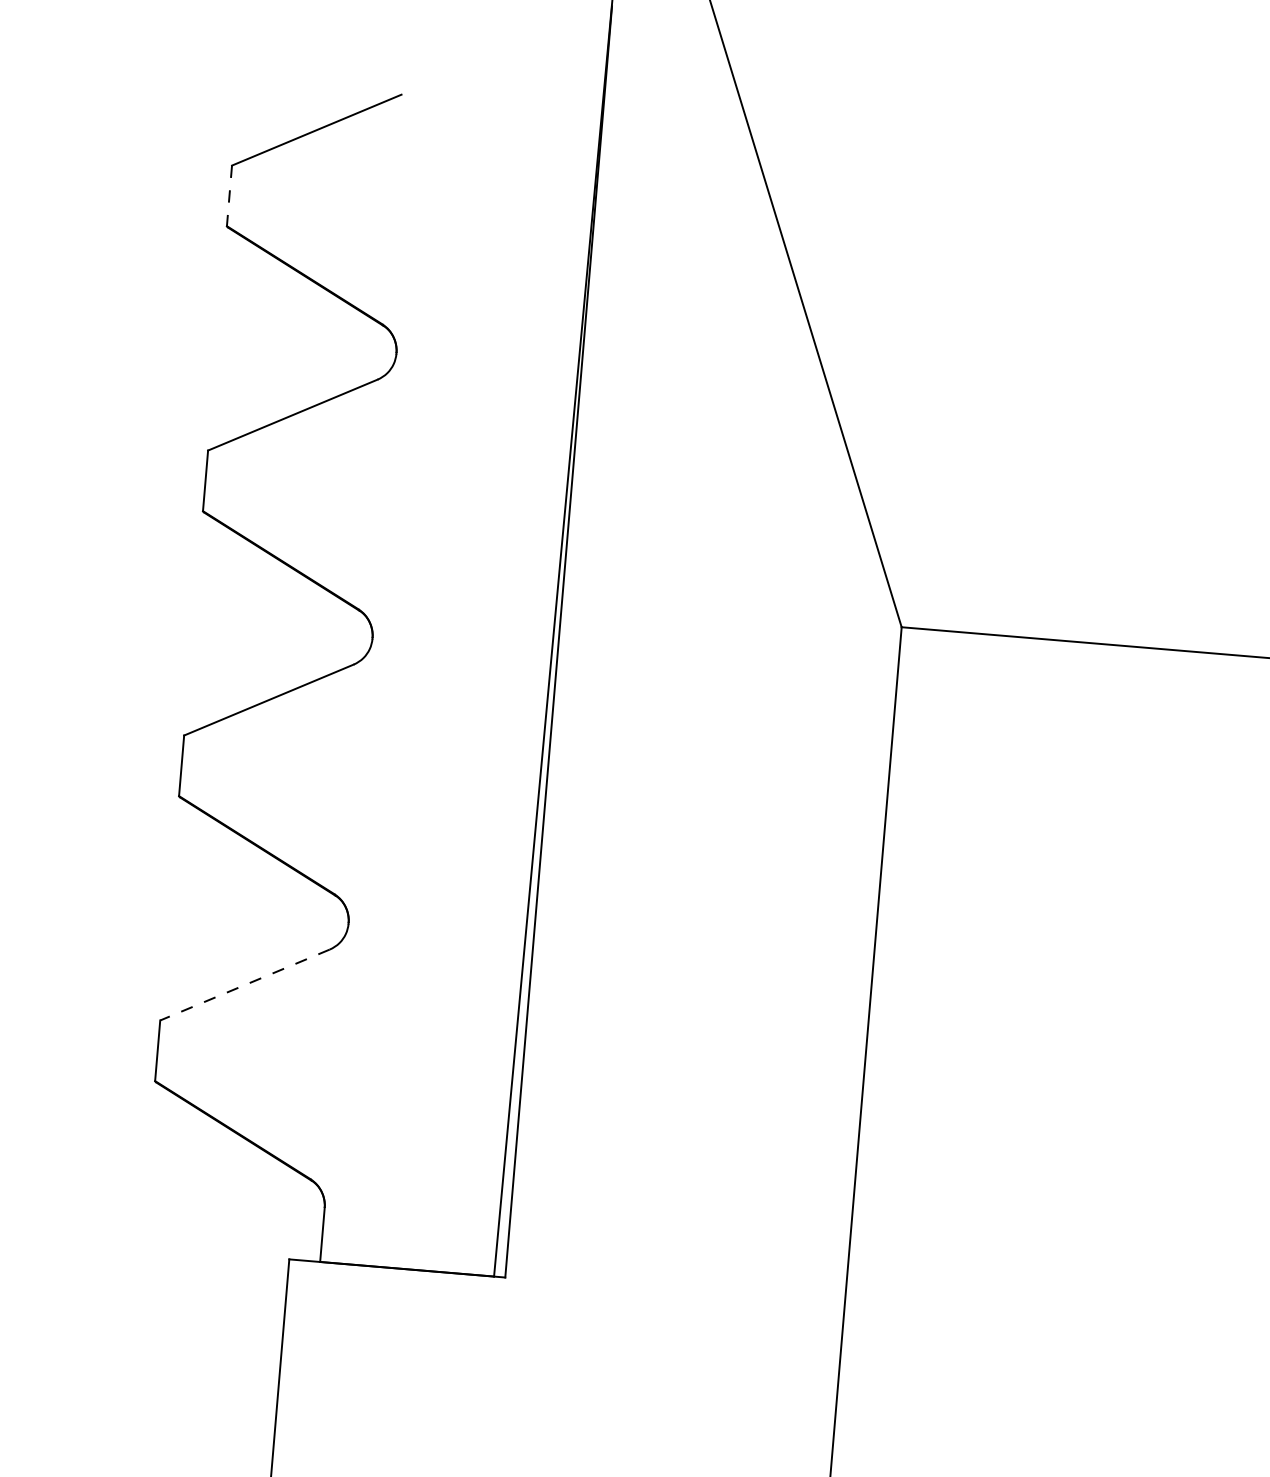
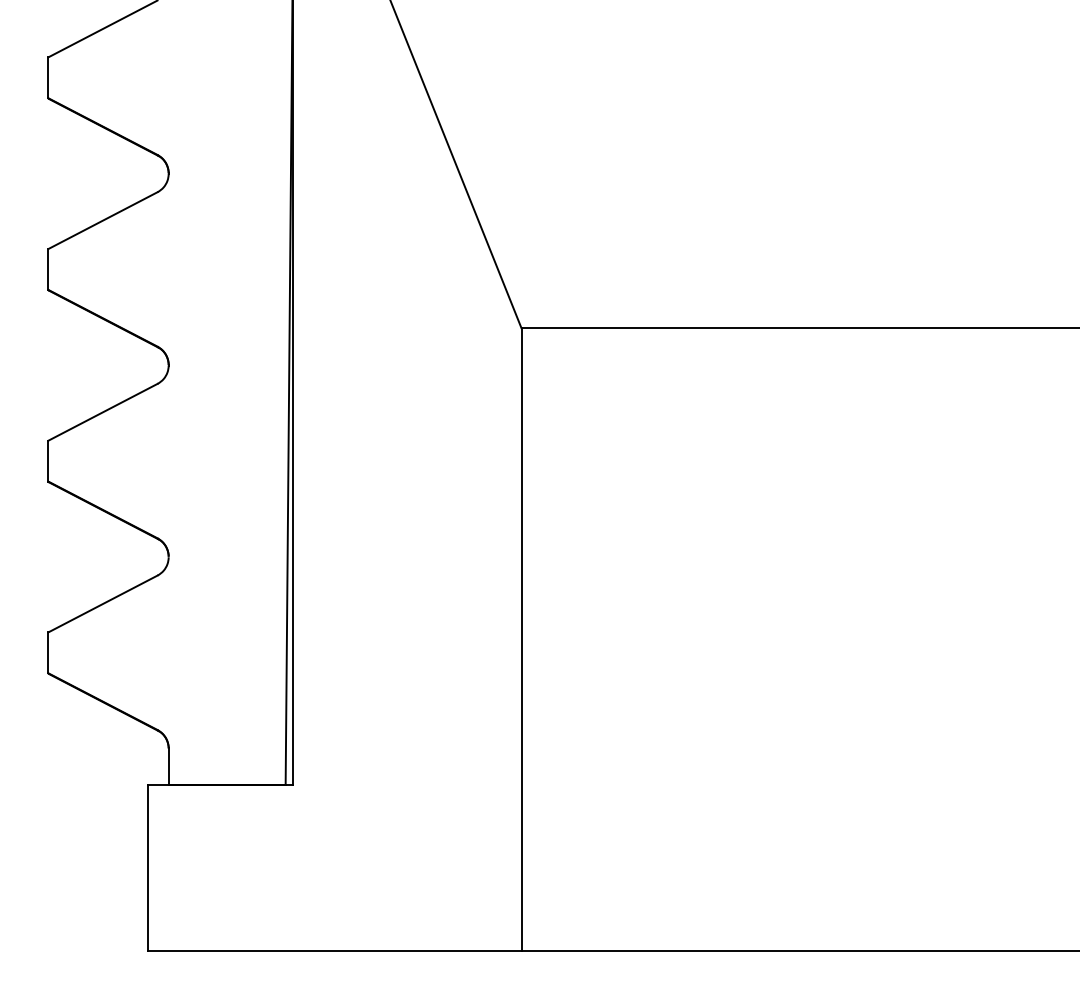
line: (229, 196) -> (48, 78), dashed -> solid
line: (244, 985) -> (102, 604), dashed -> solid

